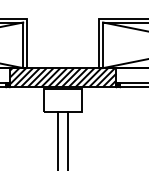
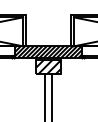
hatch: (63, 99) -> (48, 66), added

